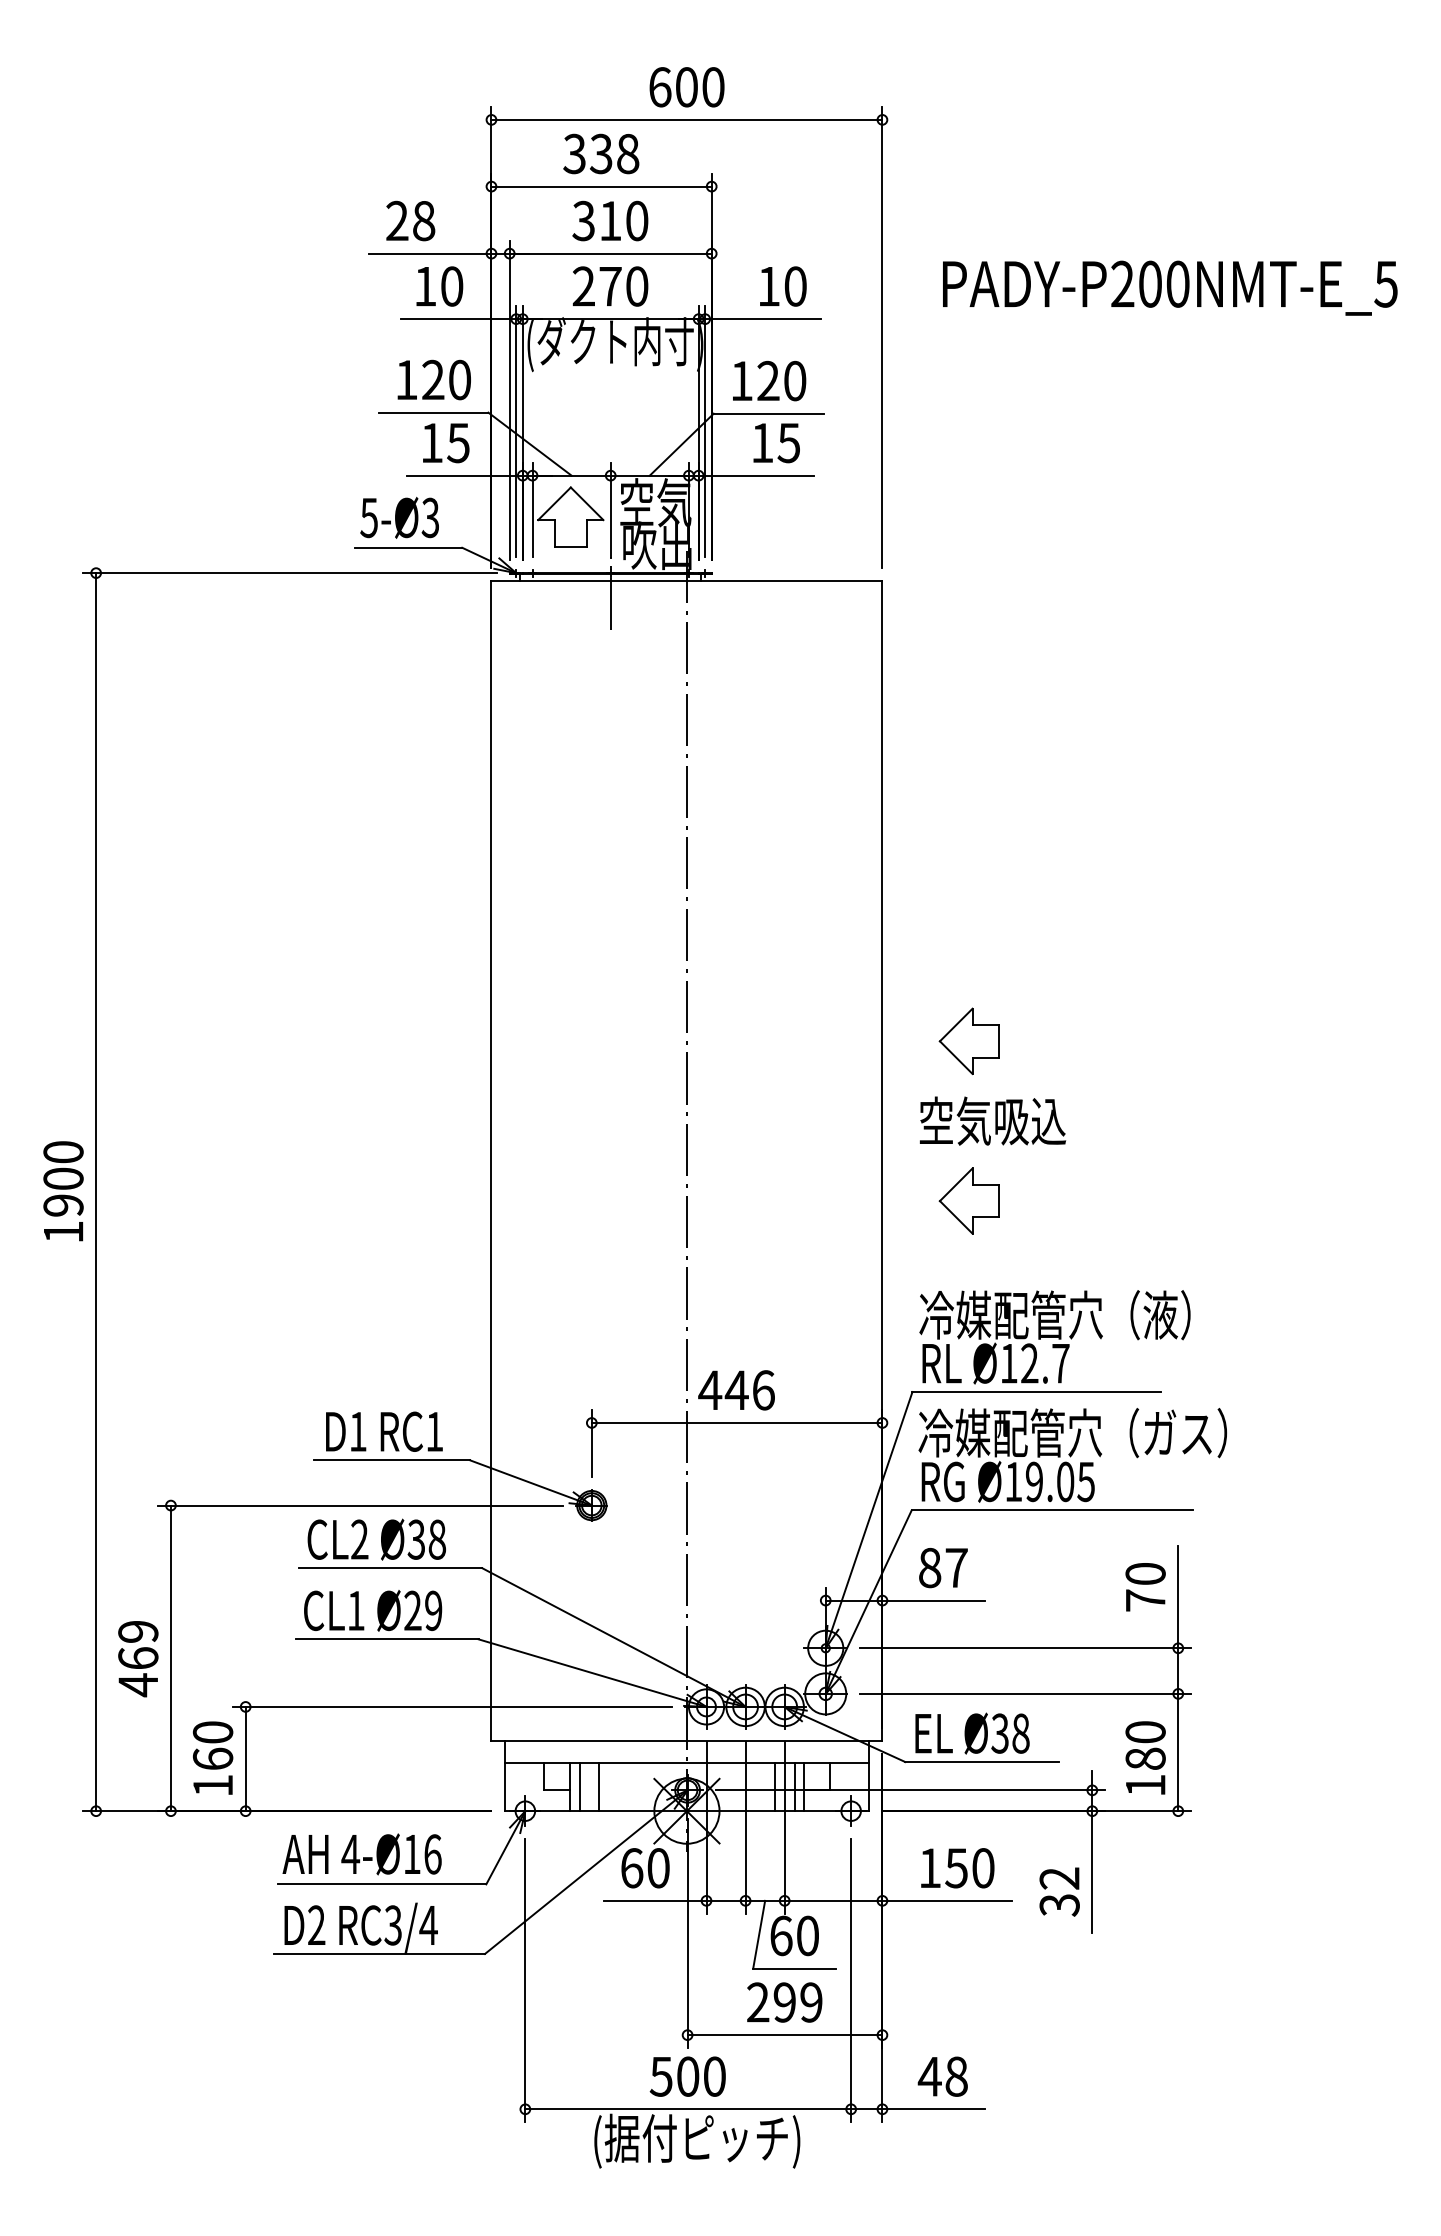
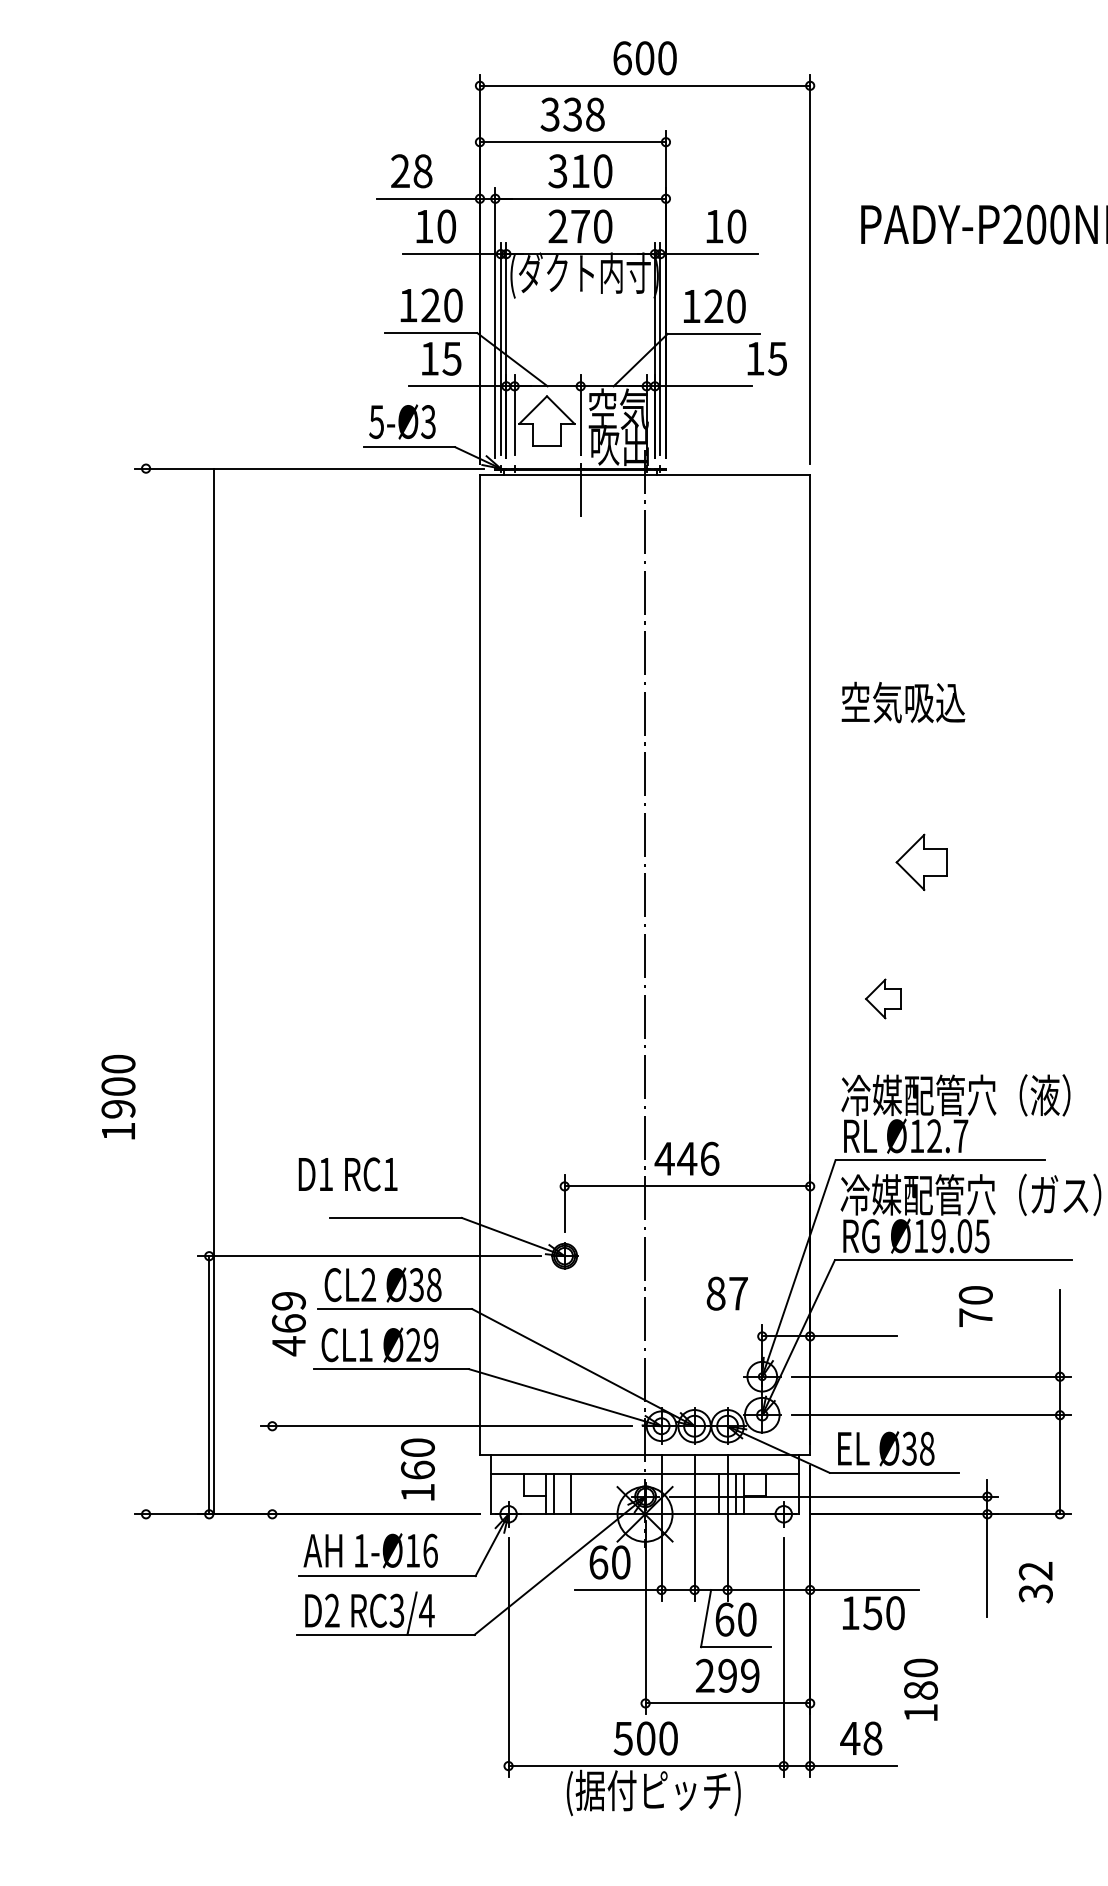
text: (776, 443) -> (767, 359), moved
part: (968, 1040) -> (920, 861), moved
text: (993, 1120) -> (903, 702), moved
text: (63, 1191) -> (118, 1097), moved
line: (96, 1192) -> (213, 991), moved
part: (968, 1200) -> (882, 998), size x0.7
text: (384, 1431) -> (348, 1174), moved
text: (943, 1568) -> (727, 1294), moved
text: (1145, 1587) -> (975, 1306), moved
text: (138, 1659) -> (289, 1324), moved
text: (213, 1757) -> (418, 1468), moved
text: (1145, 1757) -> (920, 1689), moved
line: (245, 1758) -> (272, 1469), removed
text: (350, 1854) -> (360, 1550), 4-Ø16 -> 1-Ø16
text: (957, 1868) -> (873, 1613), moved
text: (1059, 1891) -> (1035, 1582), moved

